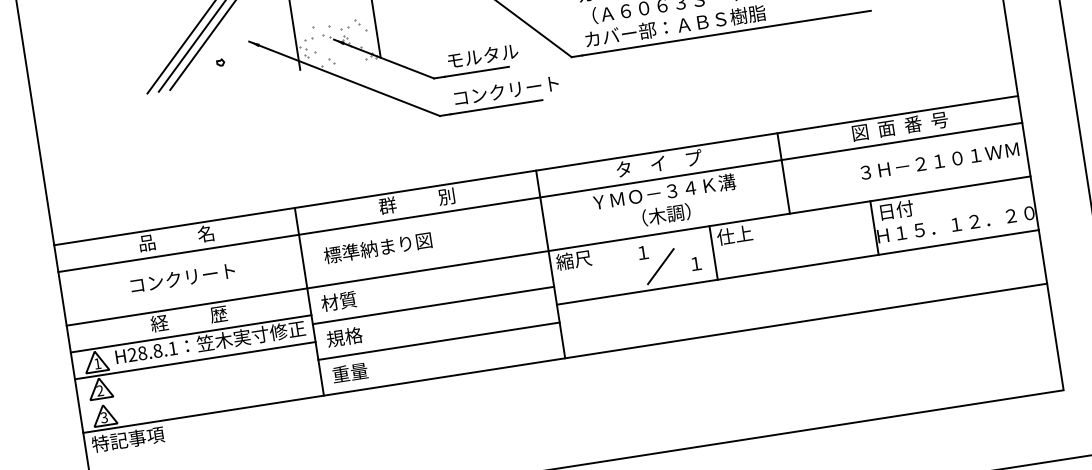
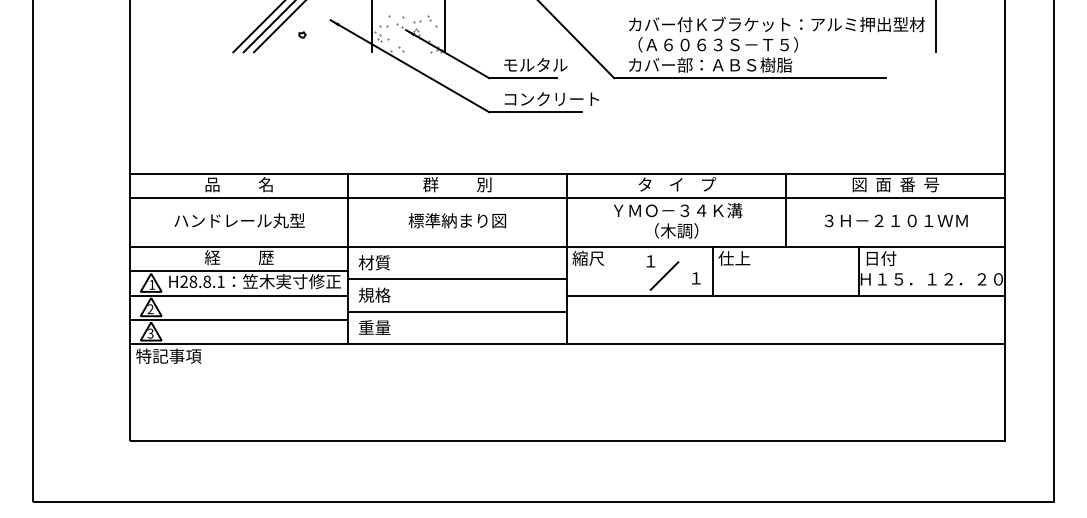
text: (938, 160) -> (895, 220), moved
text: (378, 247) -> (457, 220), moved
text: (182, 277) -> (239, 220), コンクリート -> ハンドレール丸型
line: (198, 387) -> (238, 319), added

